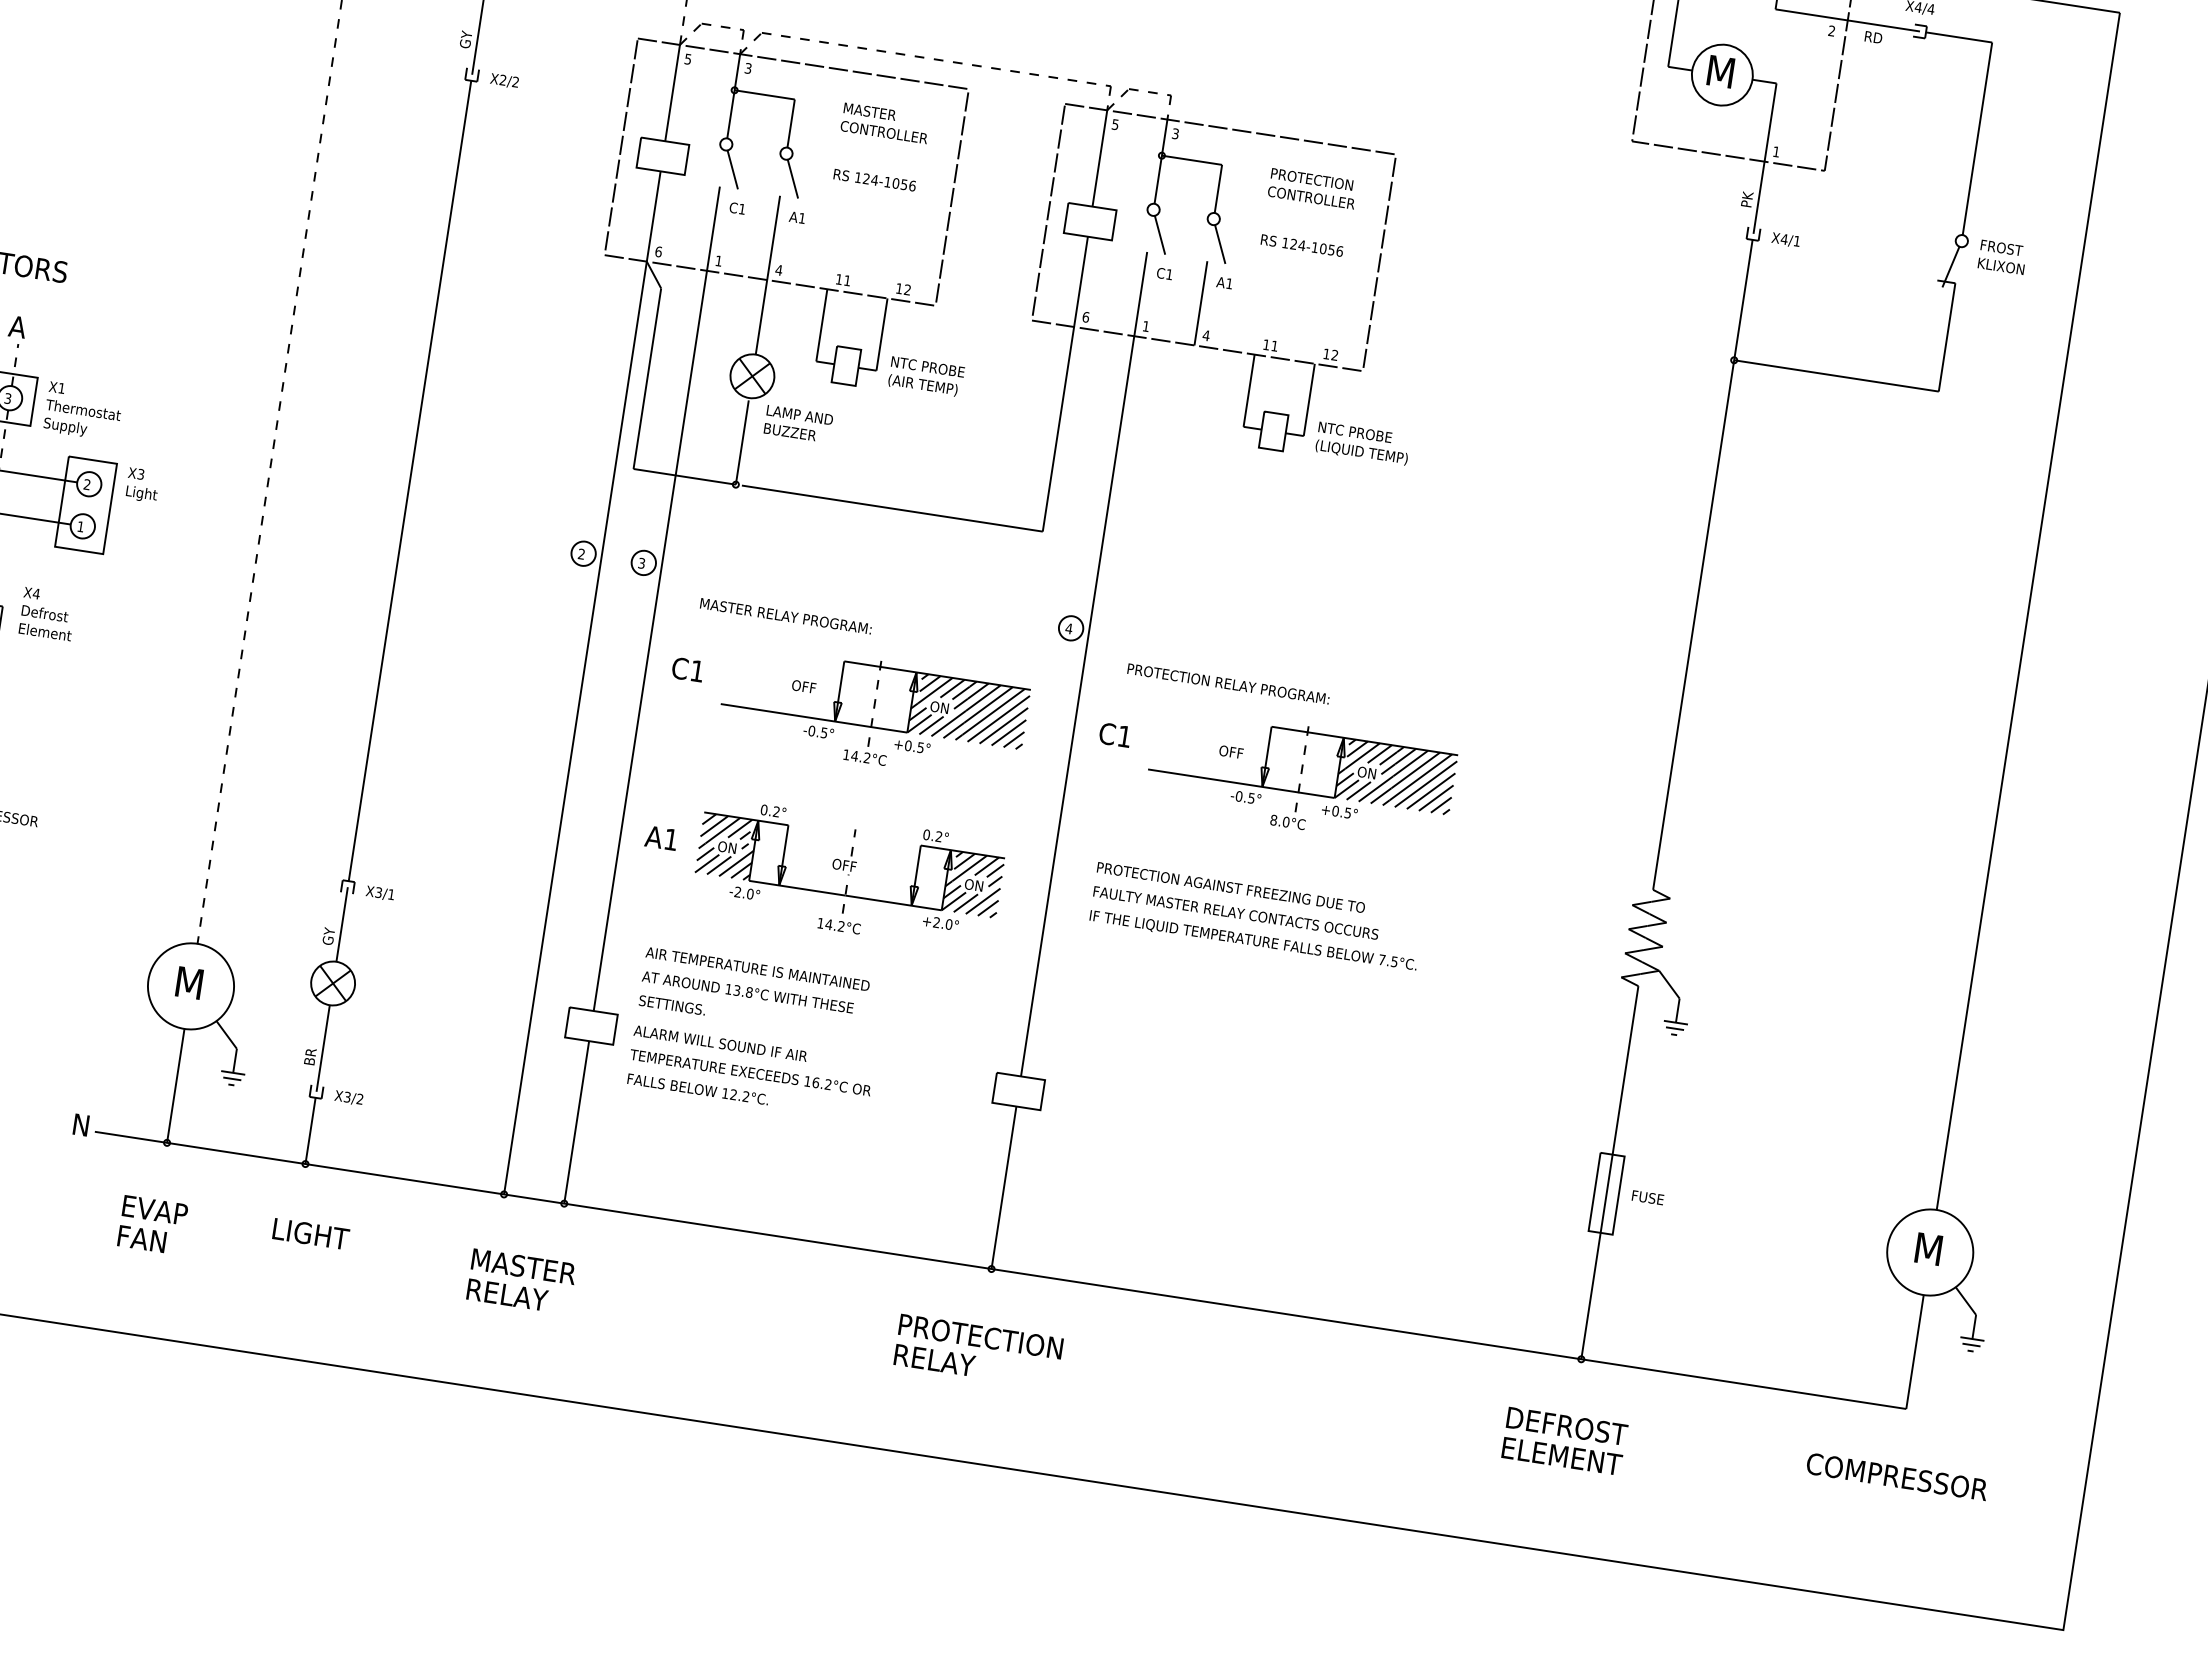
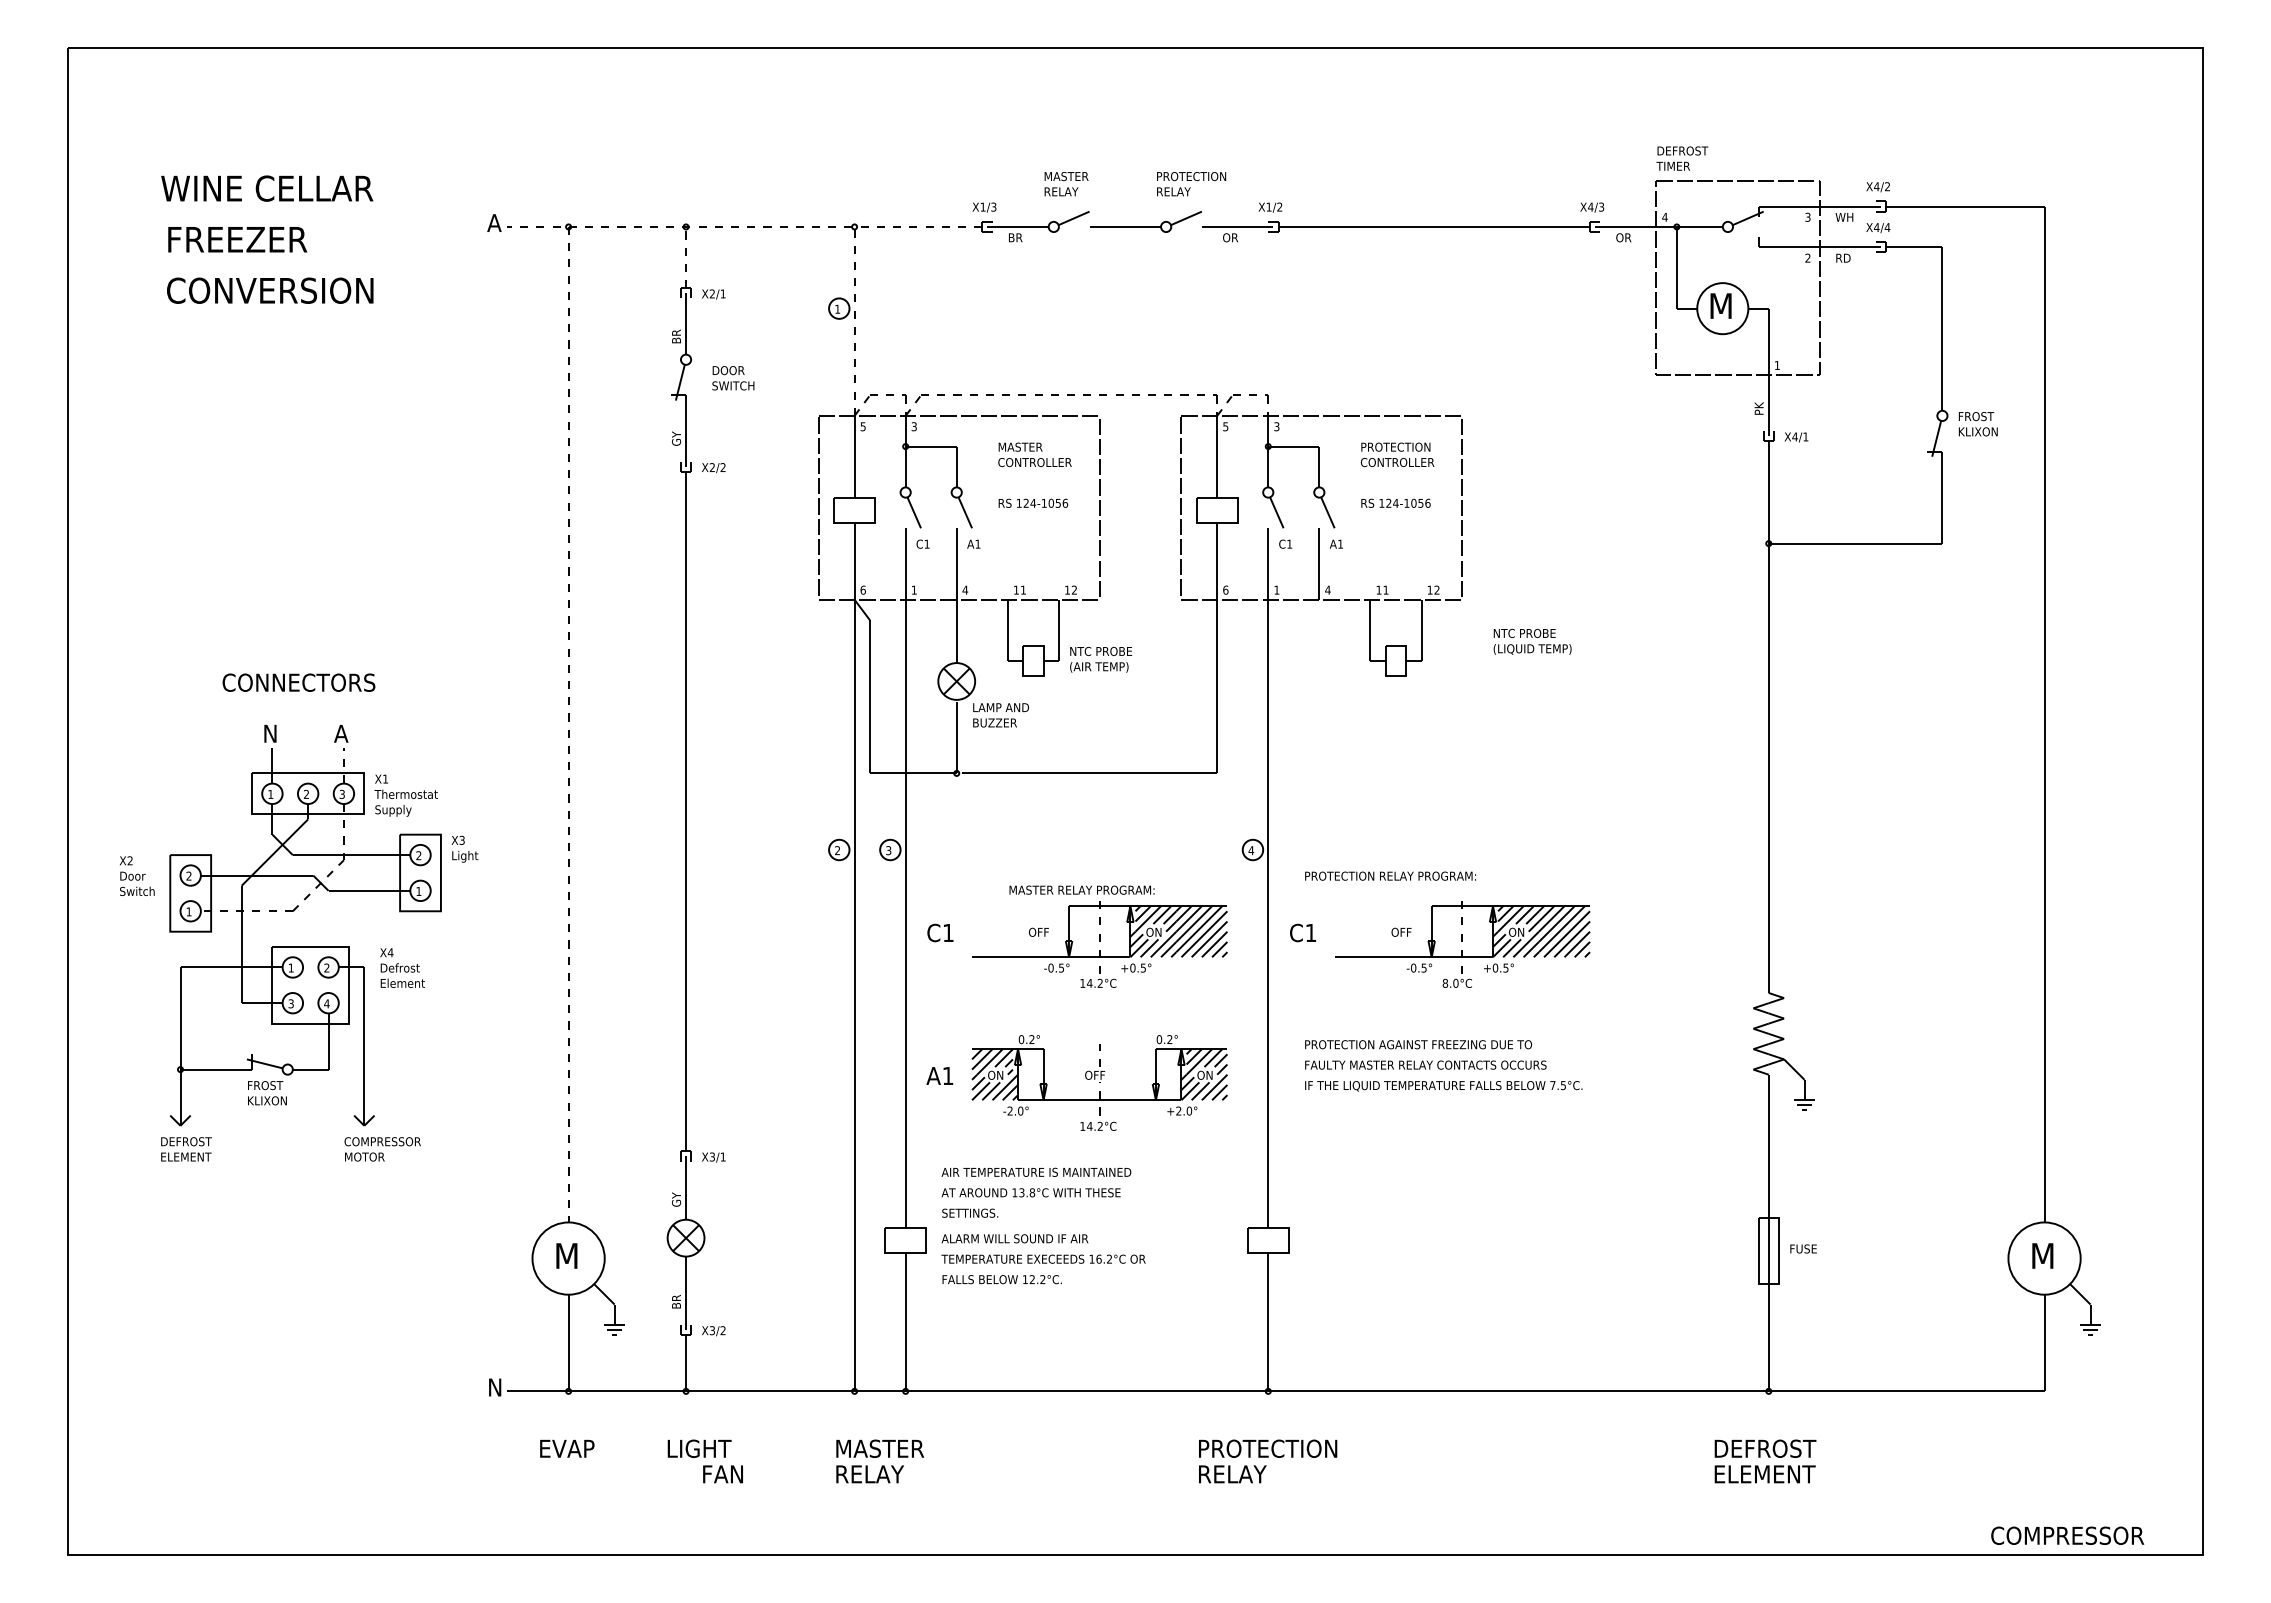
text: (1362, 443) -> (1532, 641), moved
text: (785, 615) -> (1081, 889), moved
text: (141, 1239) -> (722, 1474), moved
text: (1897, 1476) -> (2067, 1535), moved

